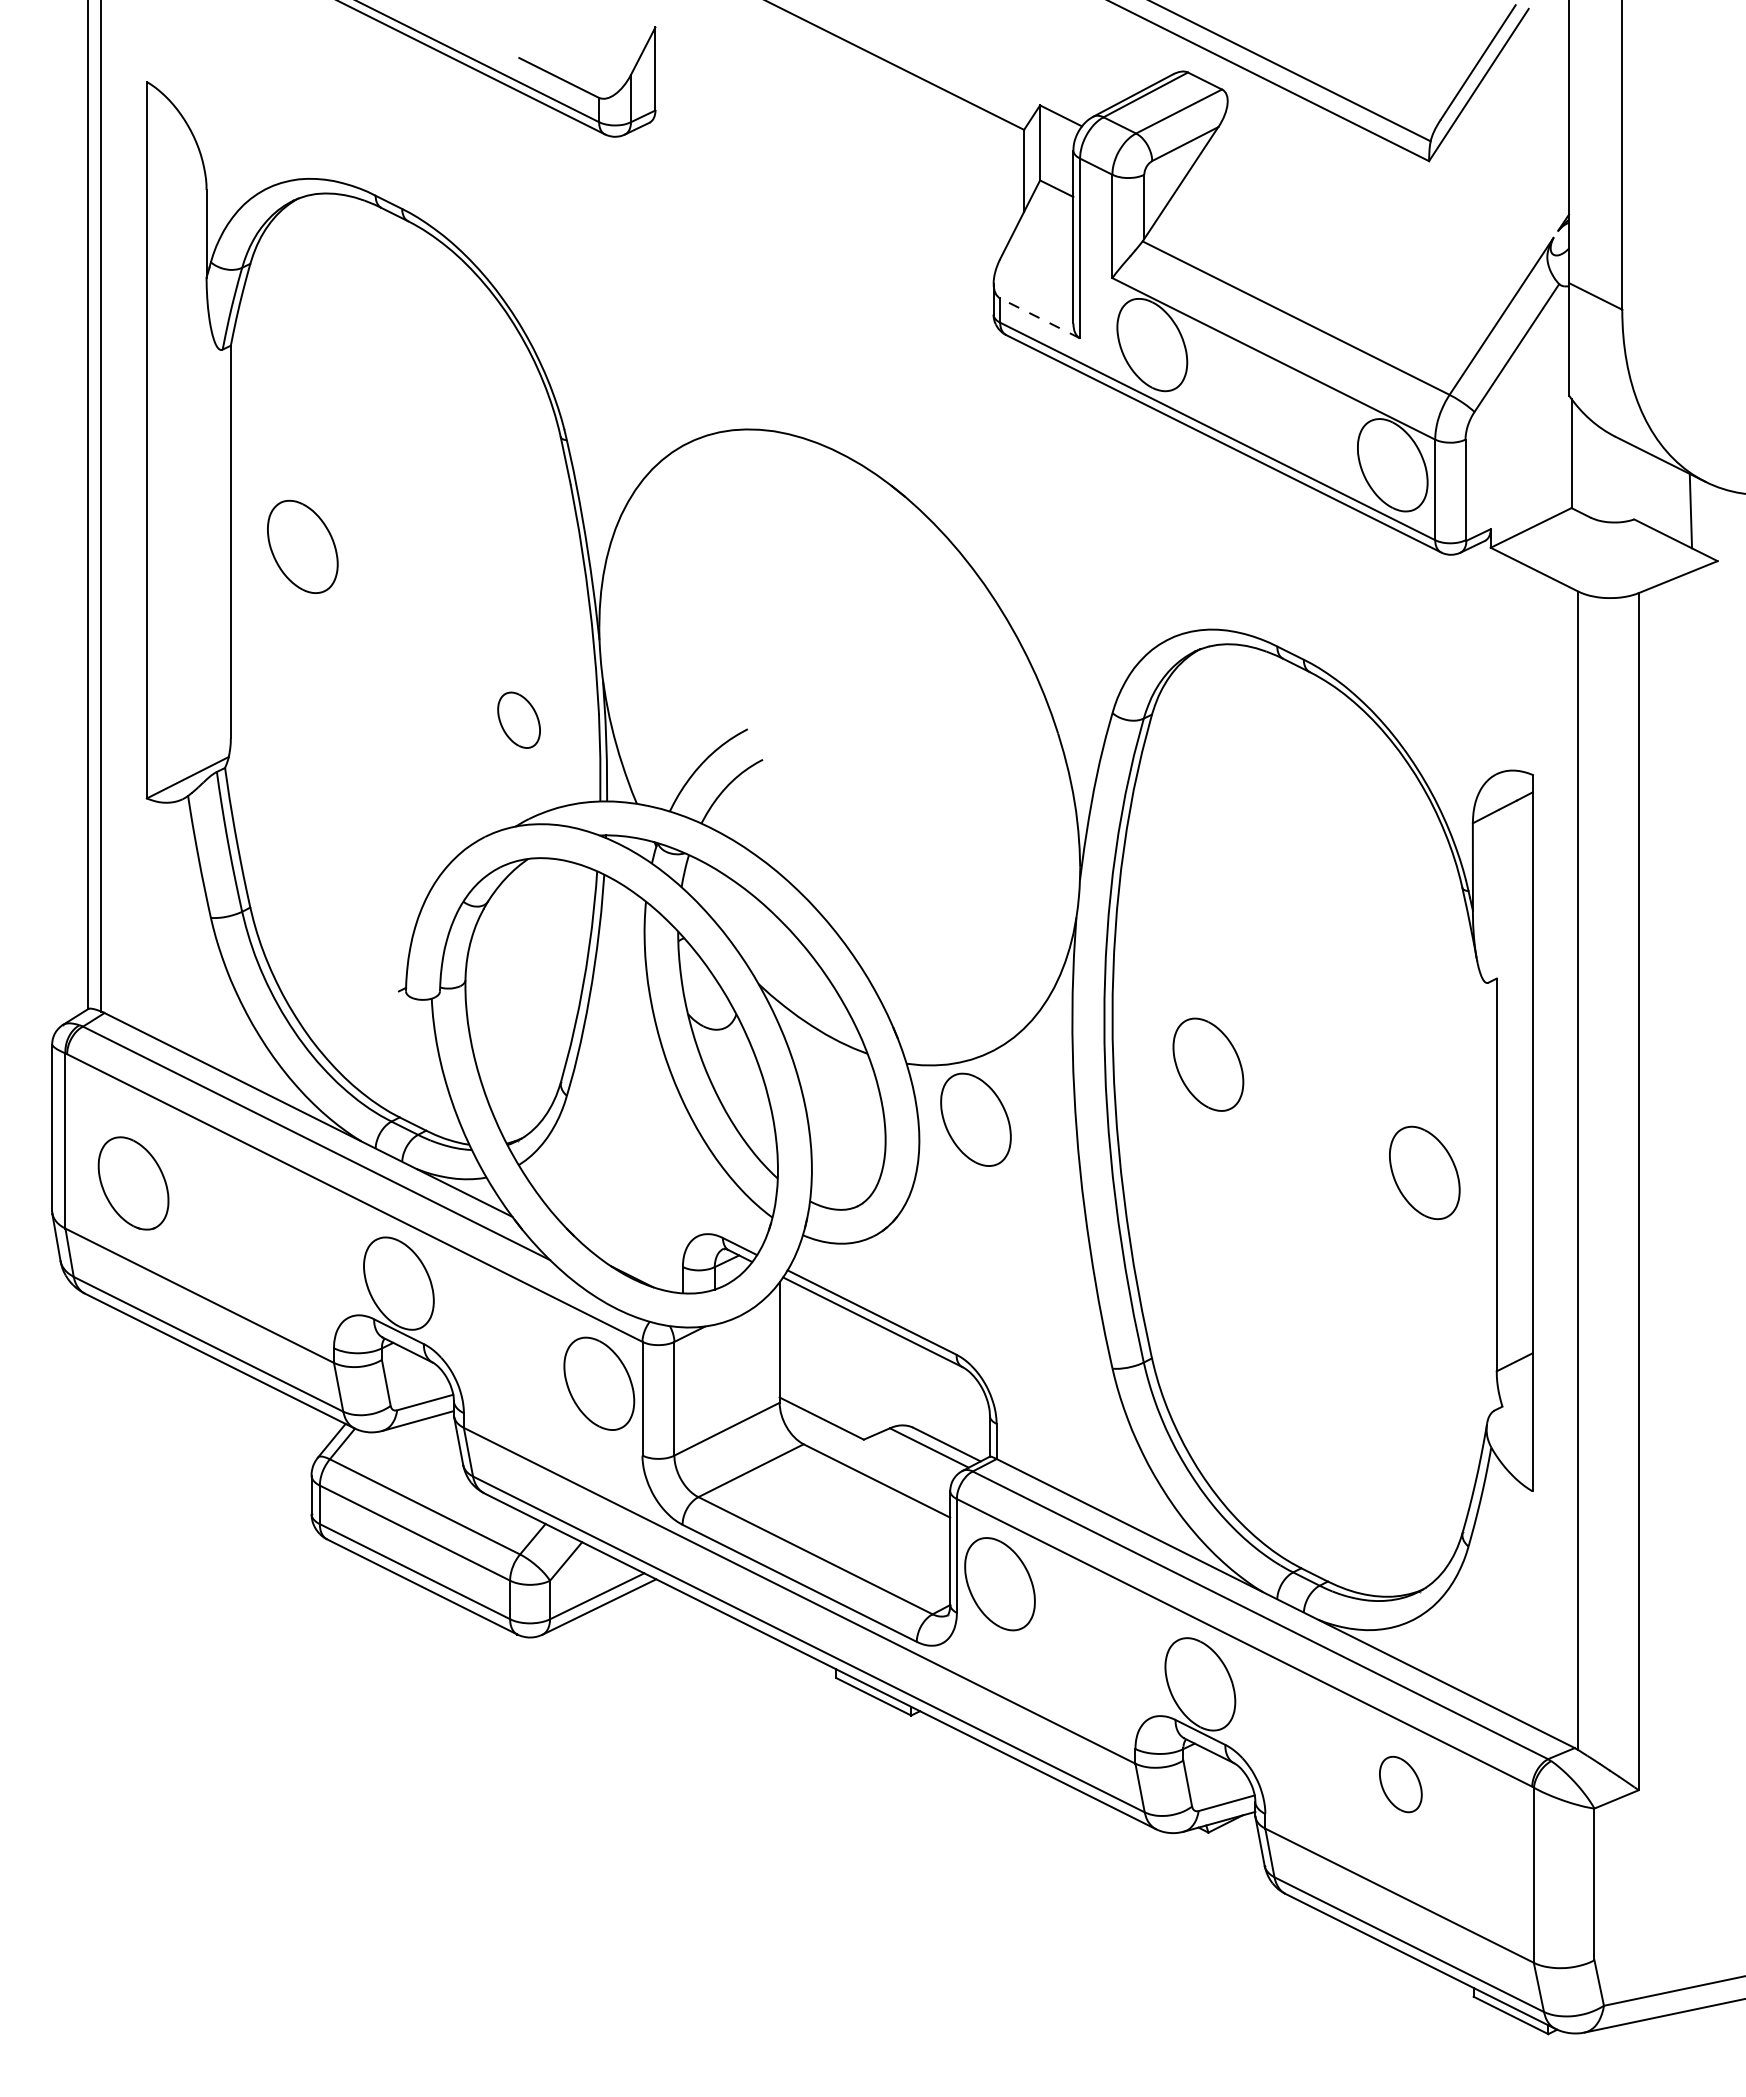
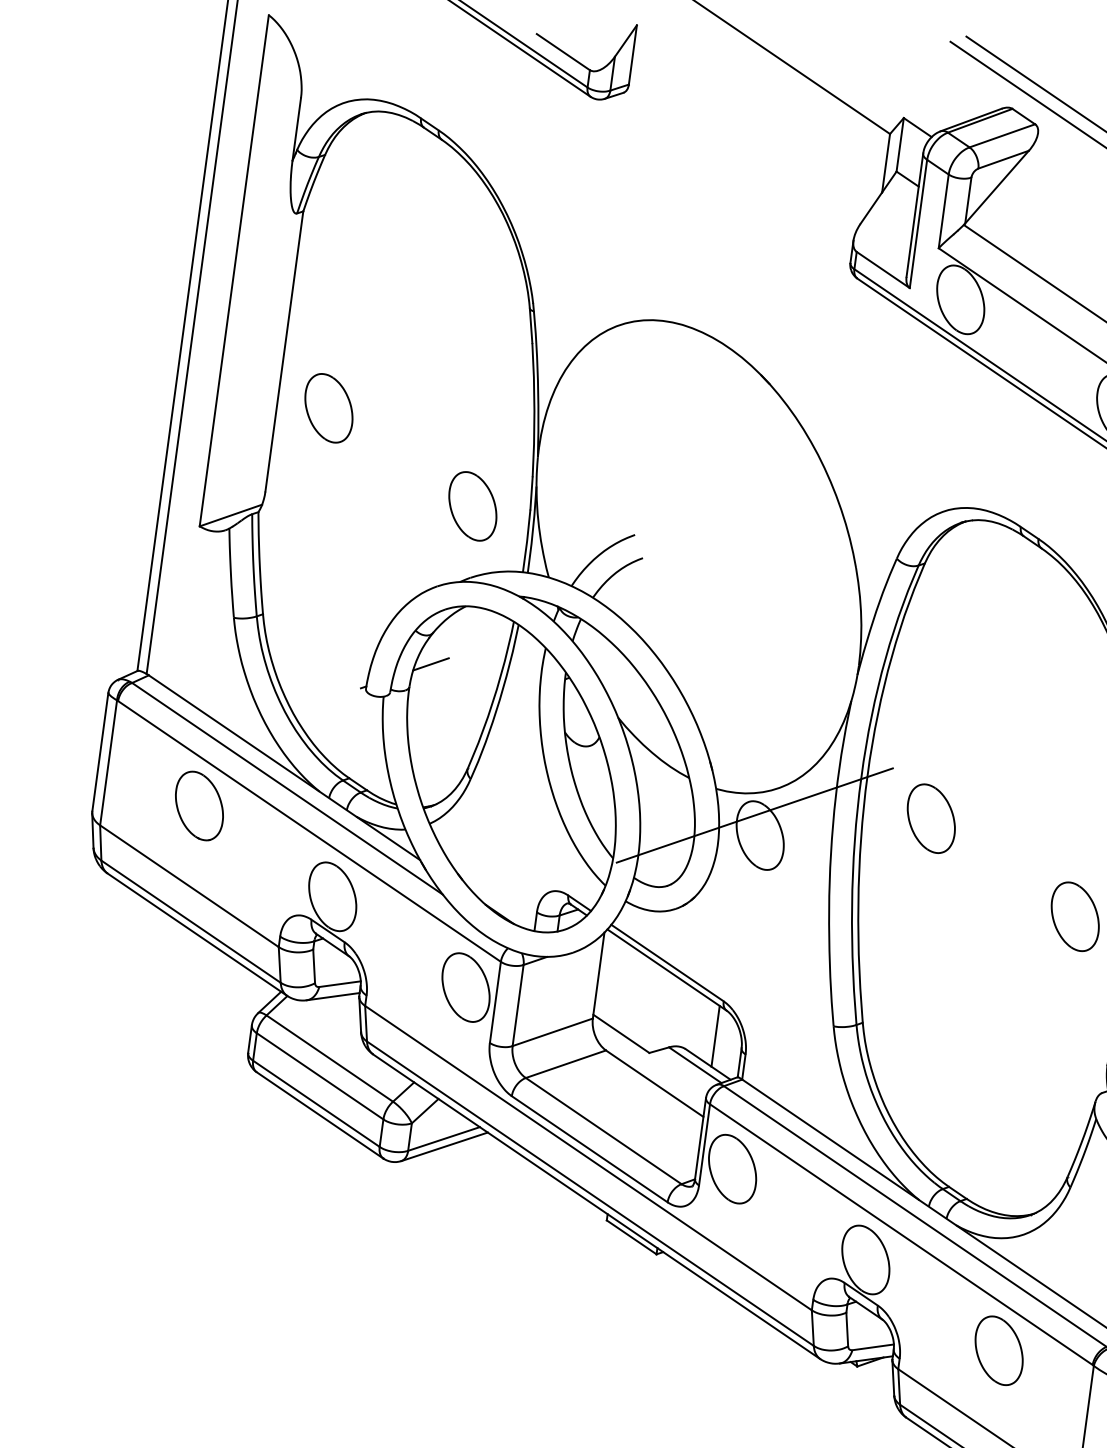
line: (1040, 318) -> (883, 270), dashed -> solid
part: (302, 546) -> (328, 407), moved
part: (518, 720) -> (472, 506), size x1.67
line: (490, 945) -> (430, 664), added
line: (964, 1092) -> (754, 814), added
part: (133, 1183) -> (199, 806), moved
line: (951, 1404) -> (715, 1036), added
part: (1400, 1784) -> (998, 1350), size x1.67

